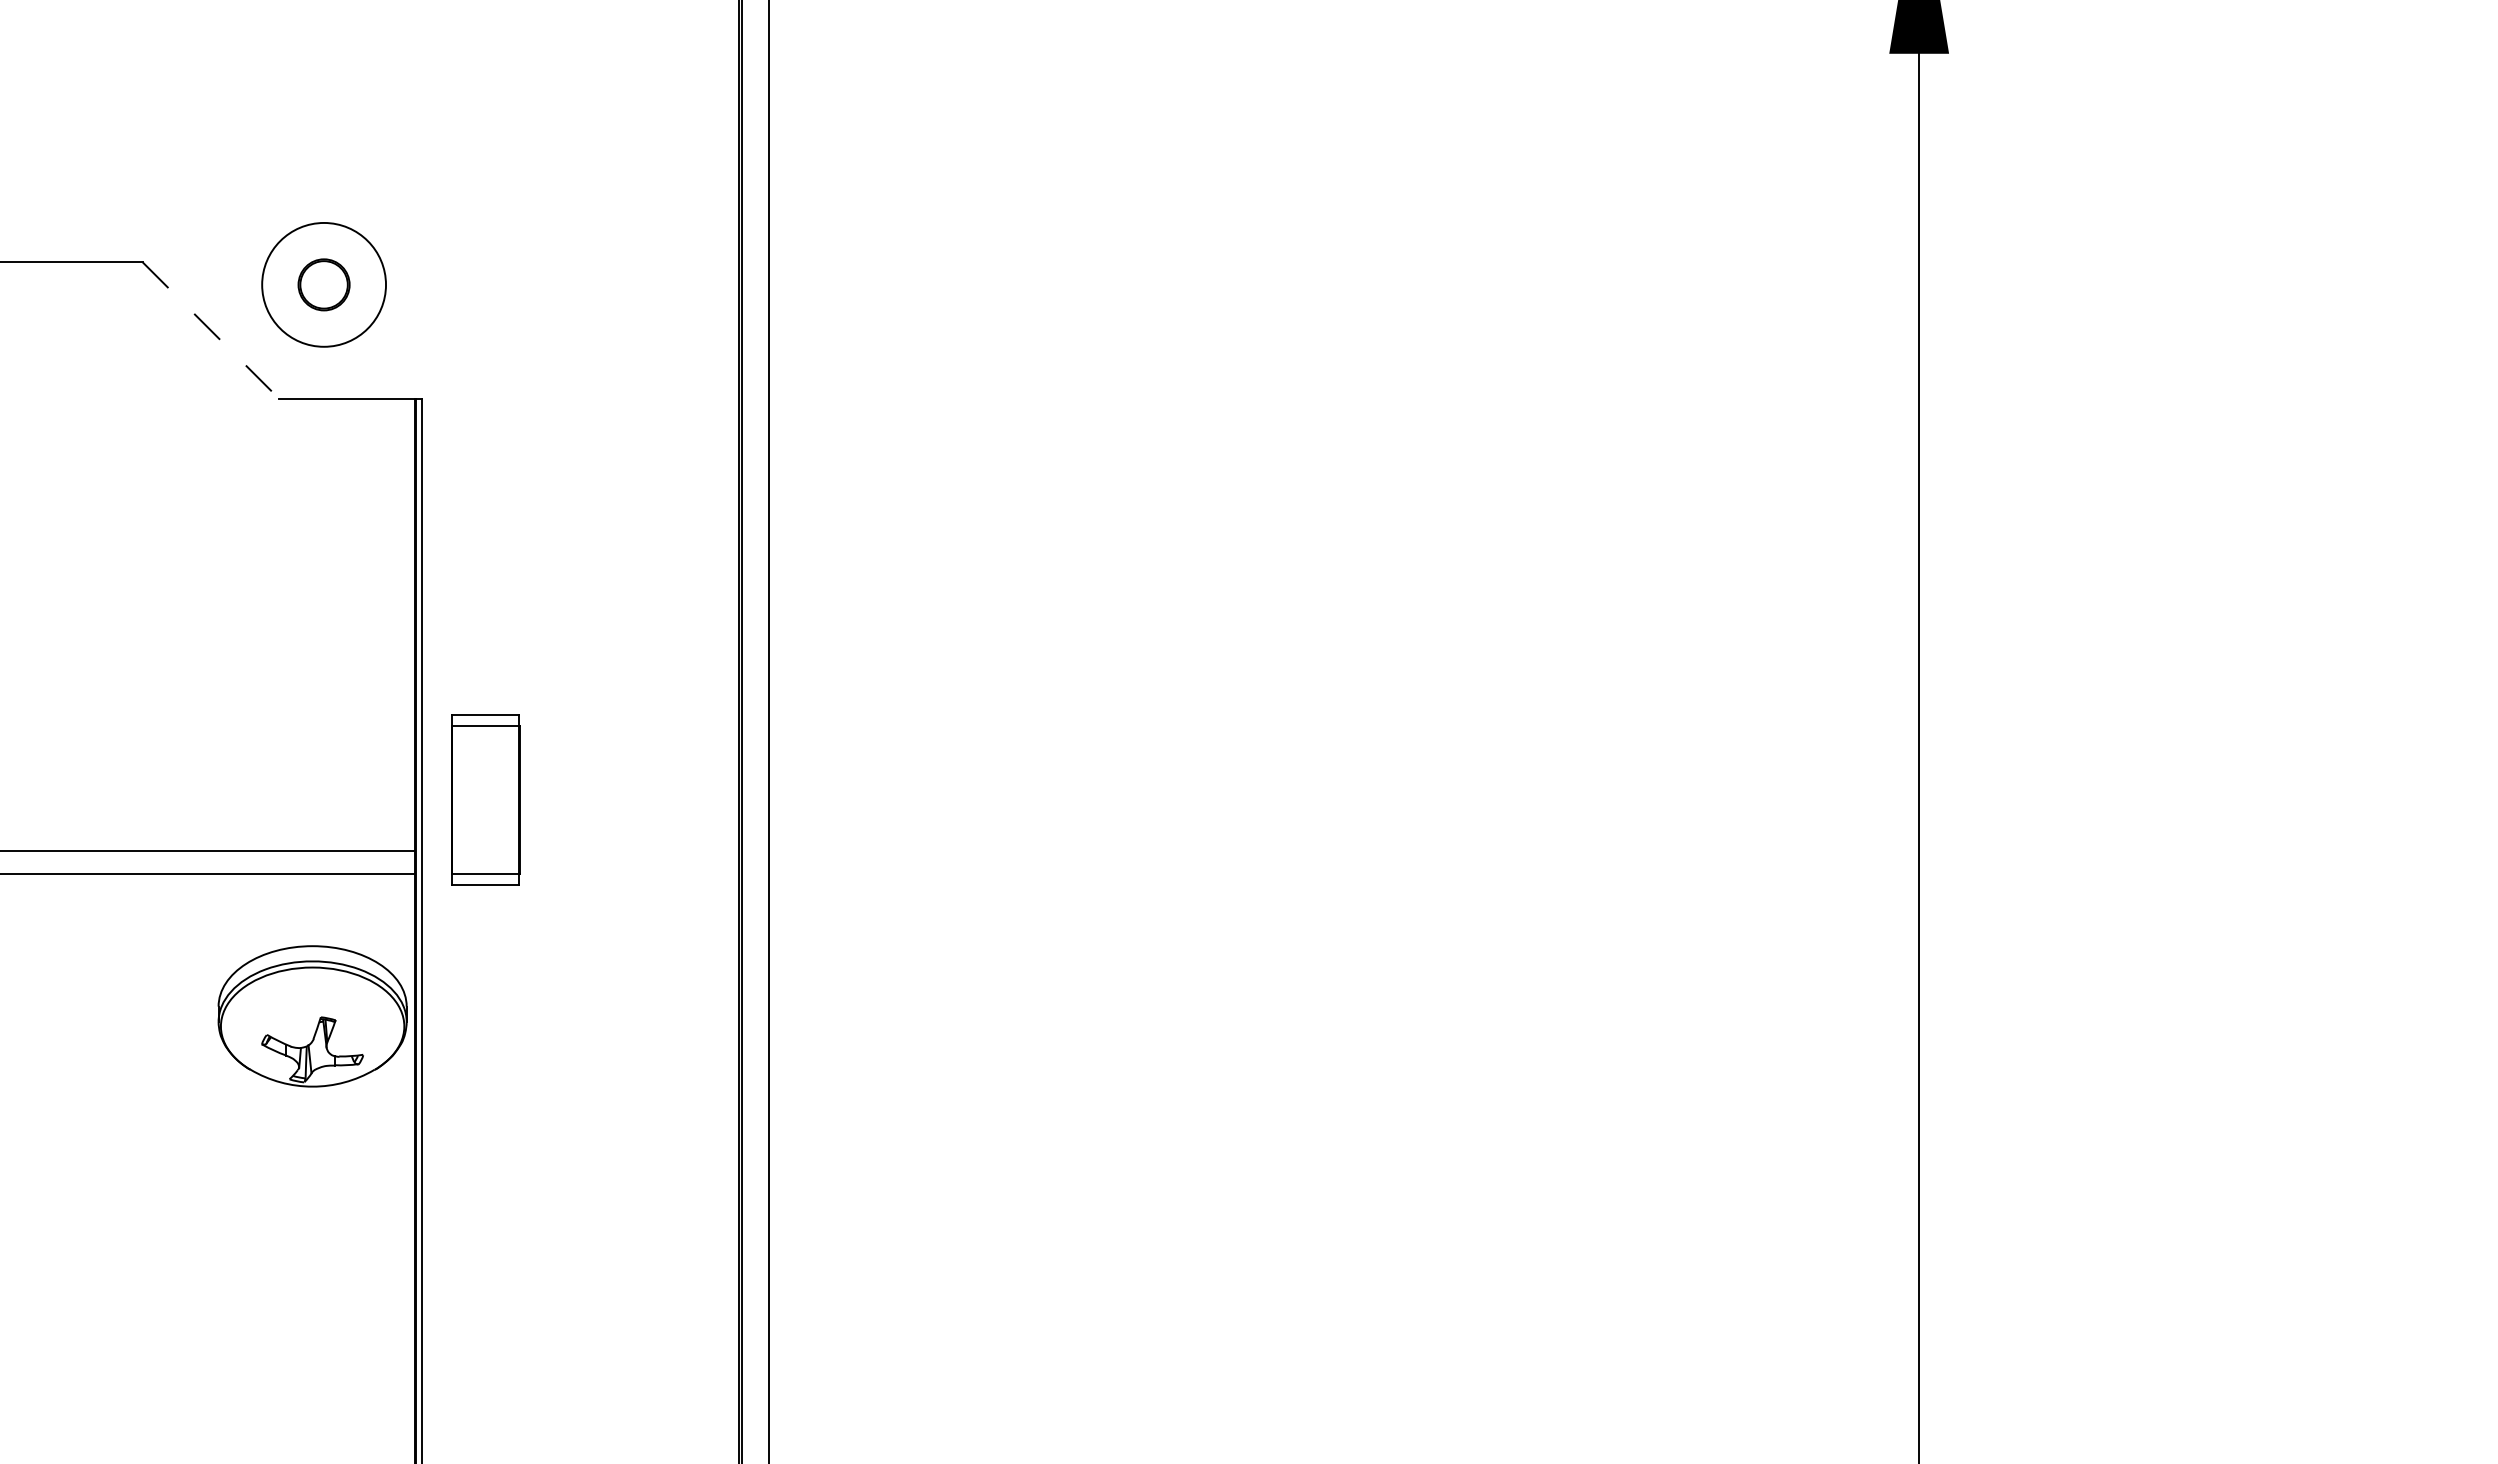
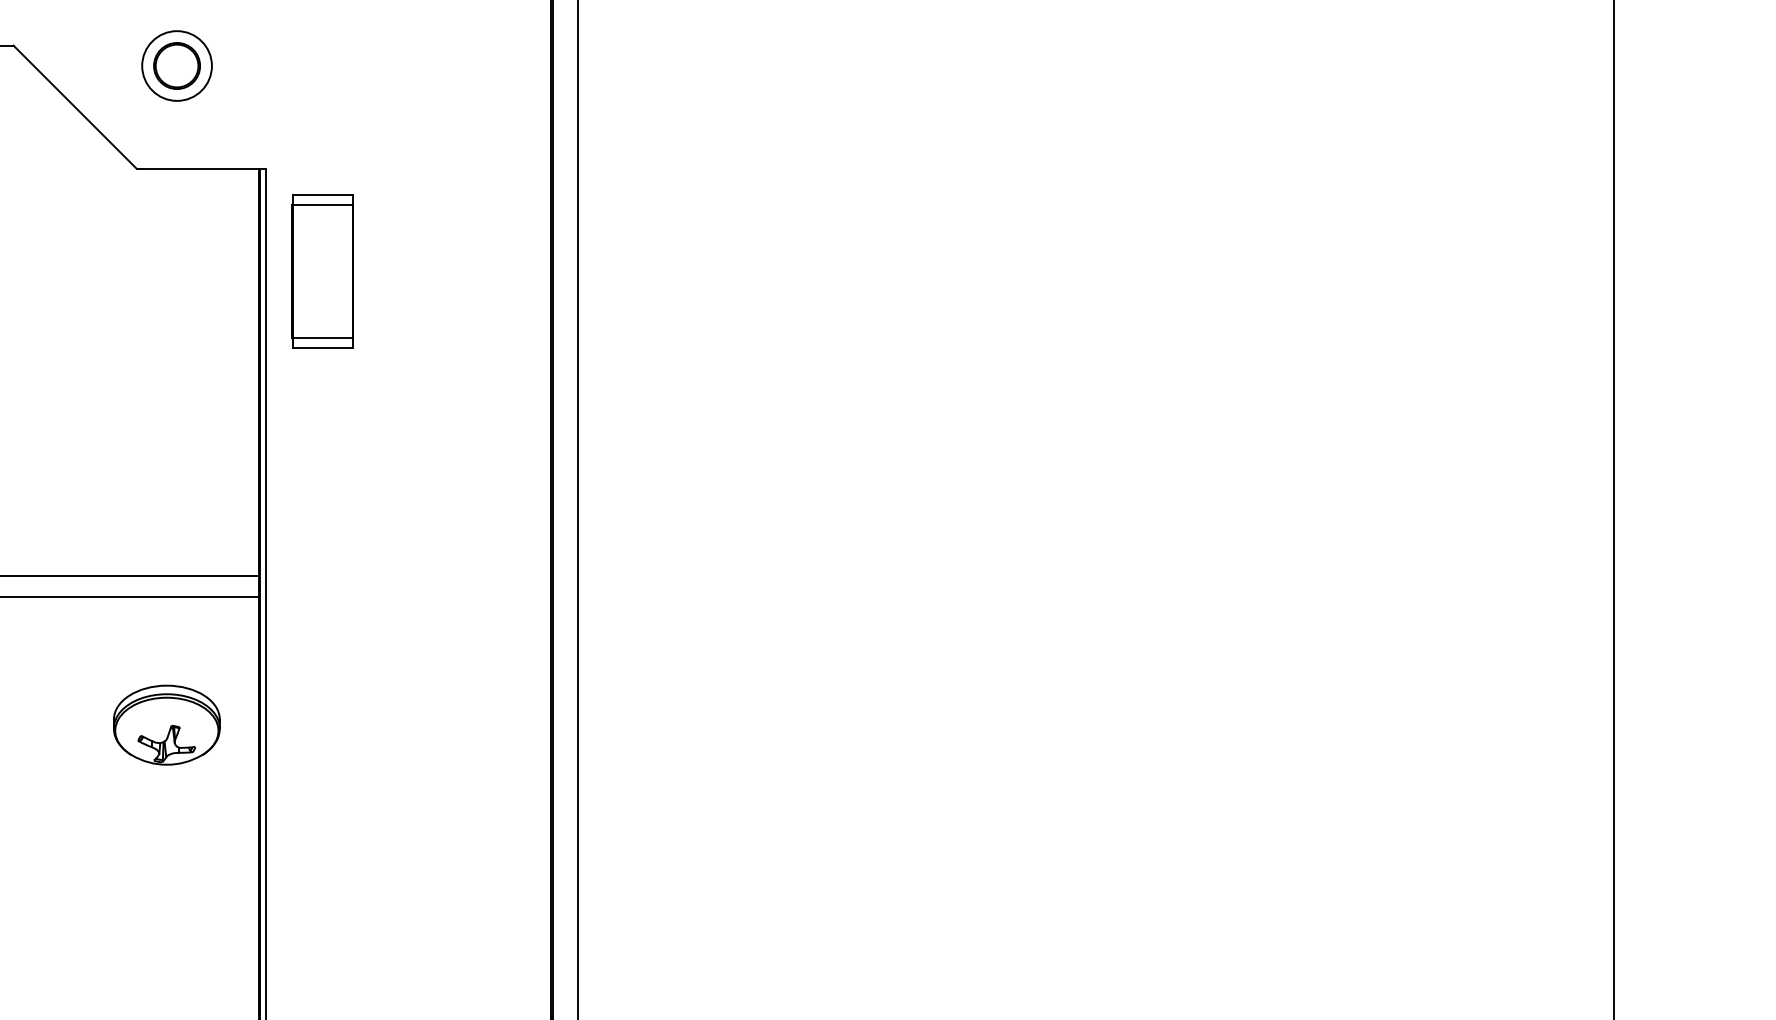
circle: (323, 284) -> (176, 65), size x0.62
line: (210, 330) -> (74, 107), dashed -> solid
part: (485, 799) -> (322, 271), moved
part: (312, 1016) -> (166, 725), size x0.62

